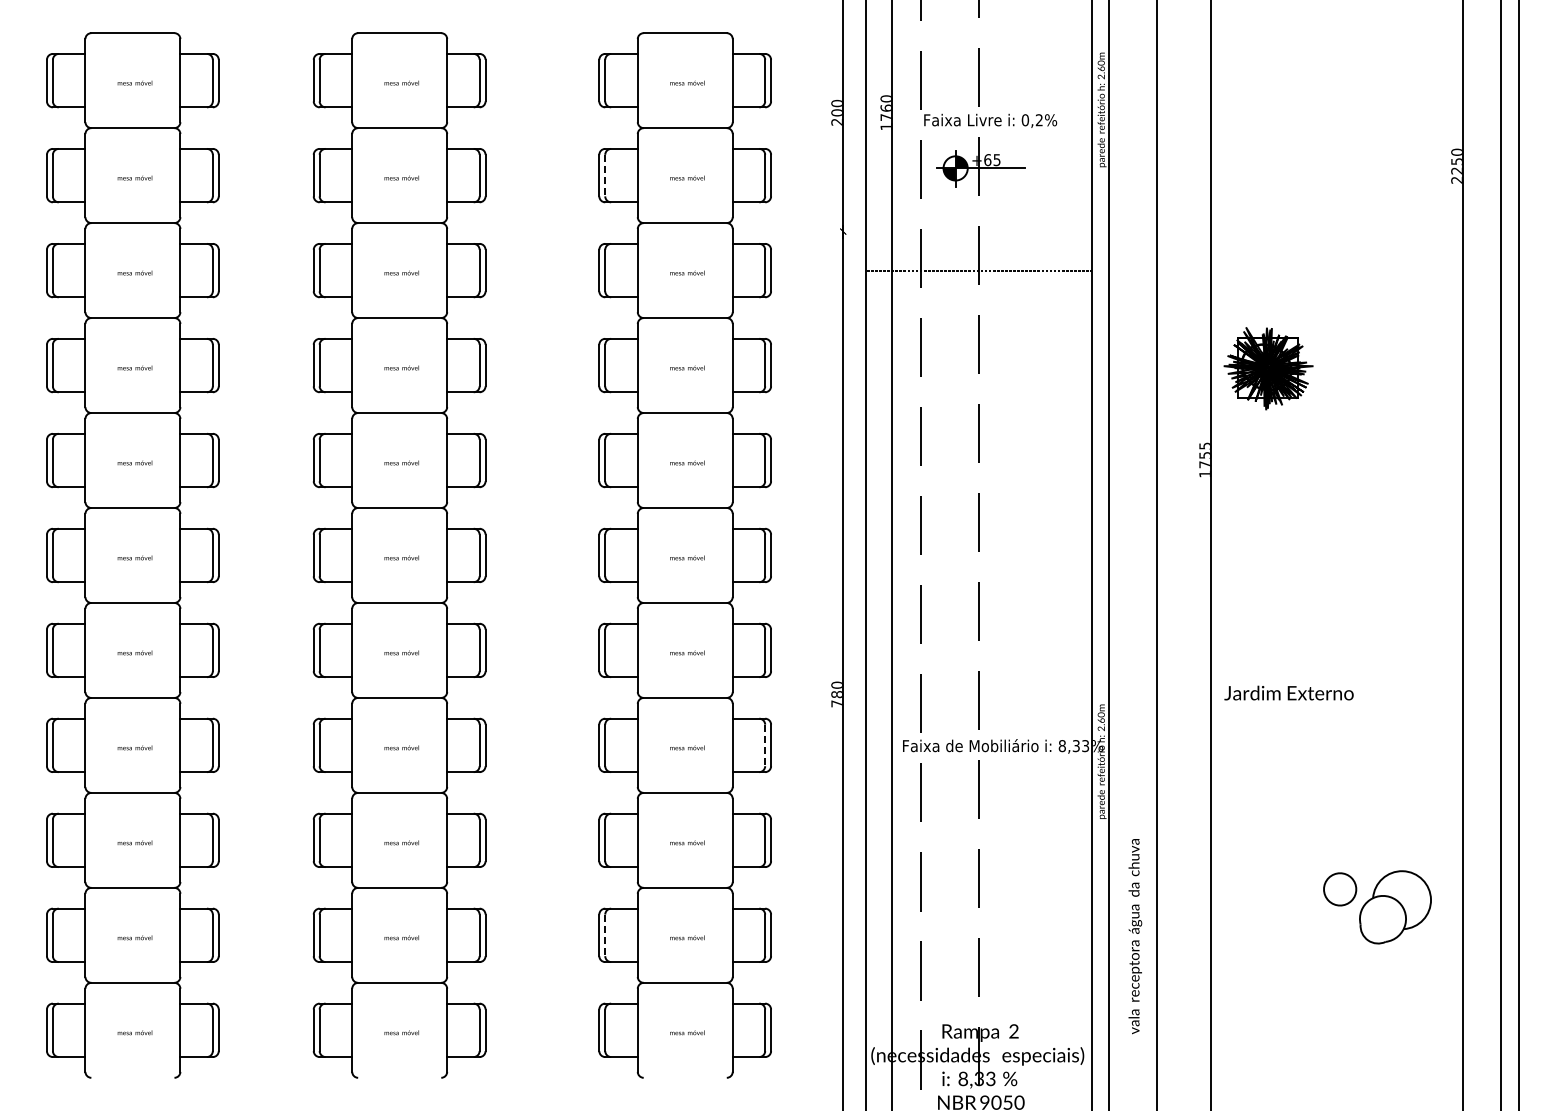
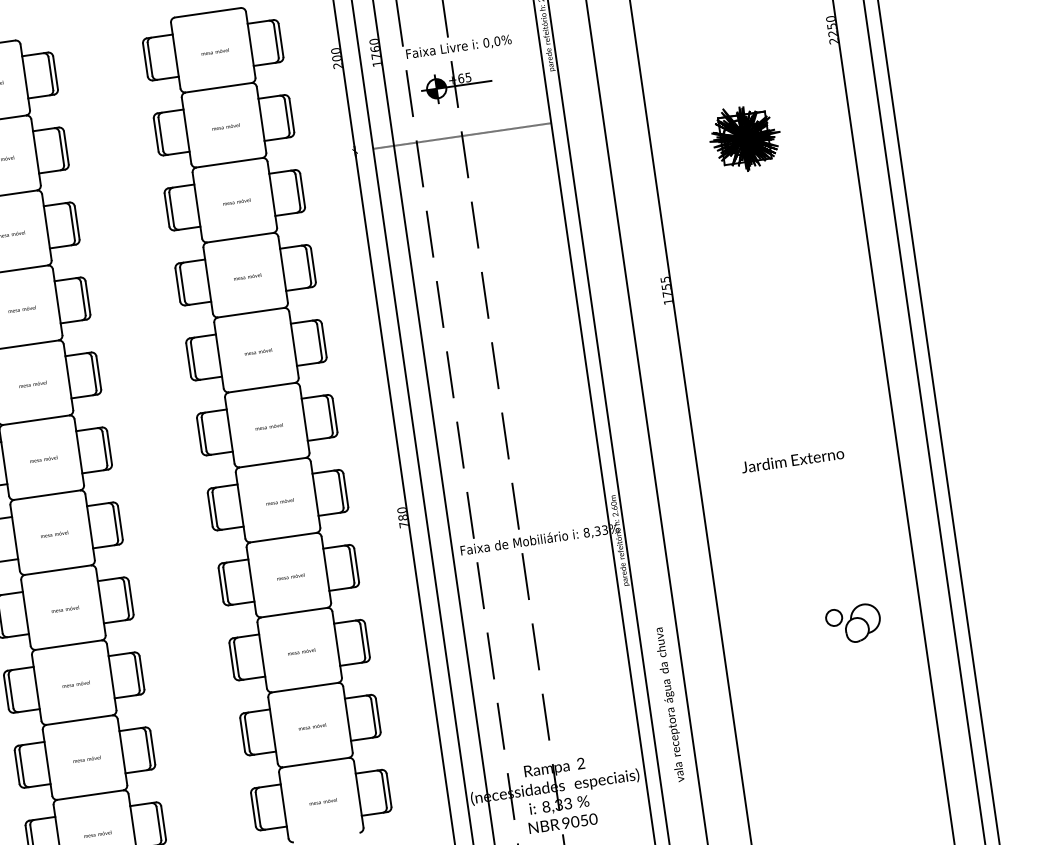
text: (1039, 120) -> (497, 41), 0,2%%% -> 0,0%%%
line: (605, 175) -> (161, 134), dashed -> solid
line: (978, 270) -> (461, 136), moved
part: (1268, 368) -> (745, 138), moved
text: (1288, 692) -> (792, 459), moved
line: (765, 745) -> (352, 566), dashed -> solid
part: (1377, 906) -> (853, 623), size x0.62
line: (605, 935) -> (247, 734), dashed -> solid
text: (1135, 936) -> (670, 704), moved

